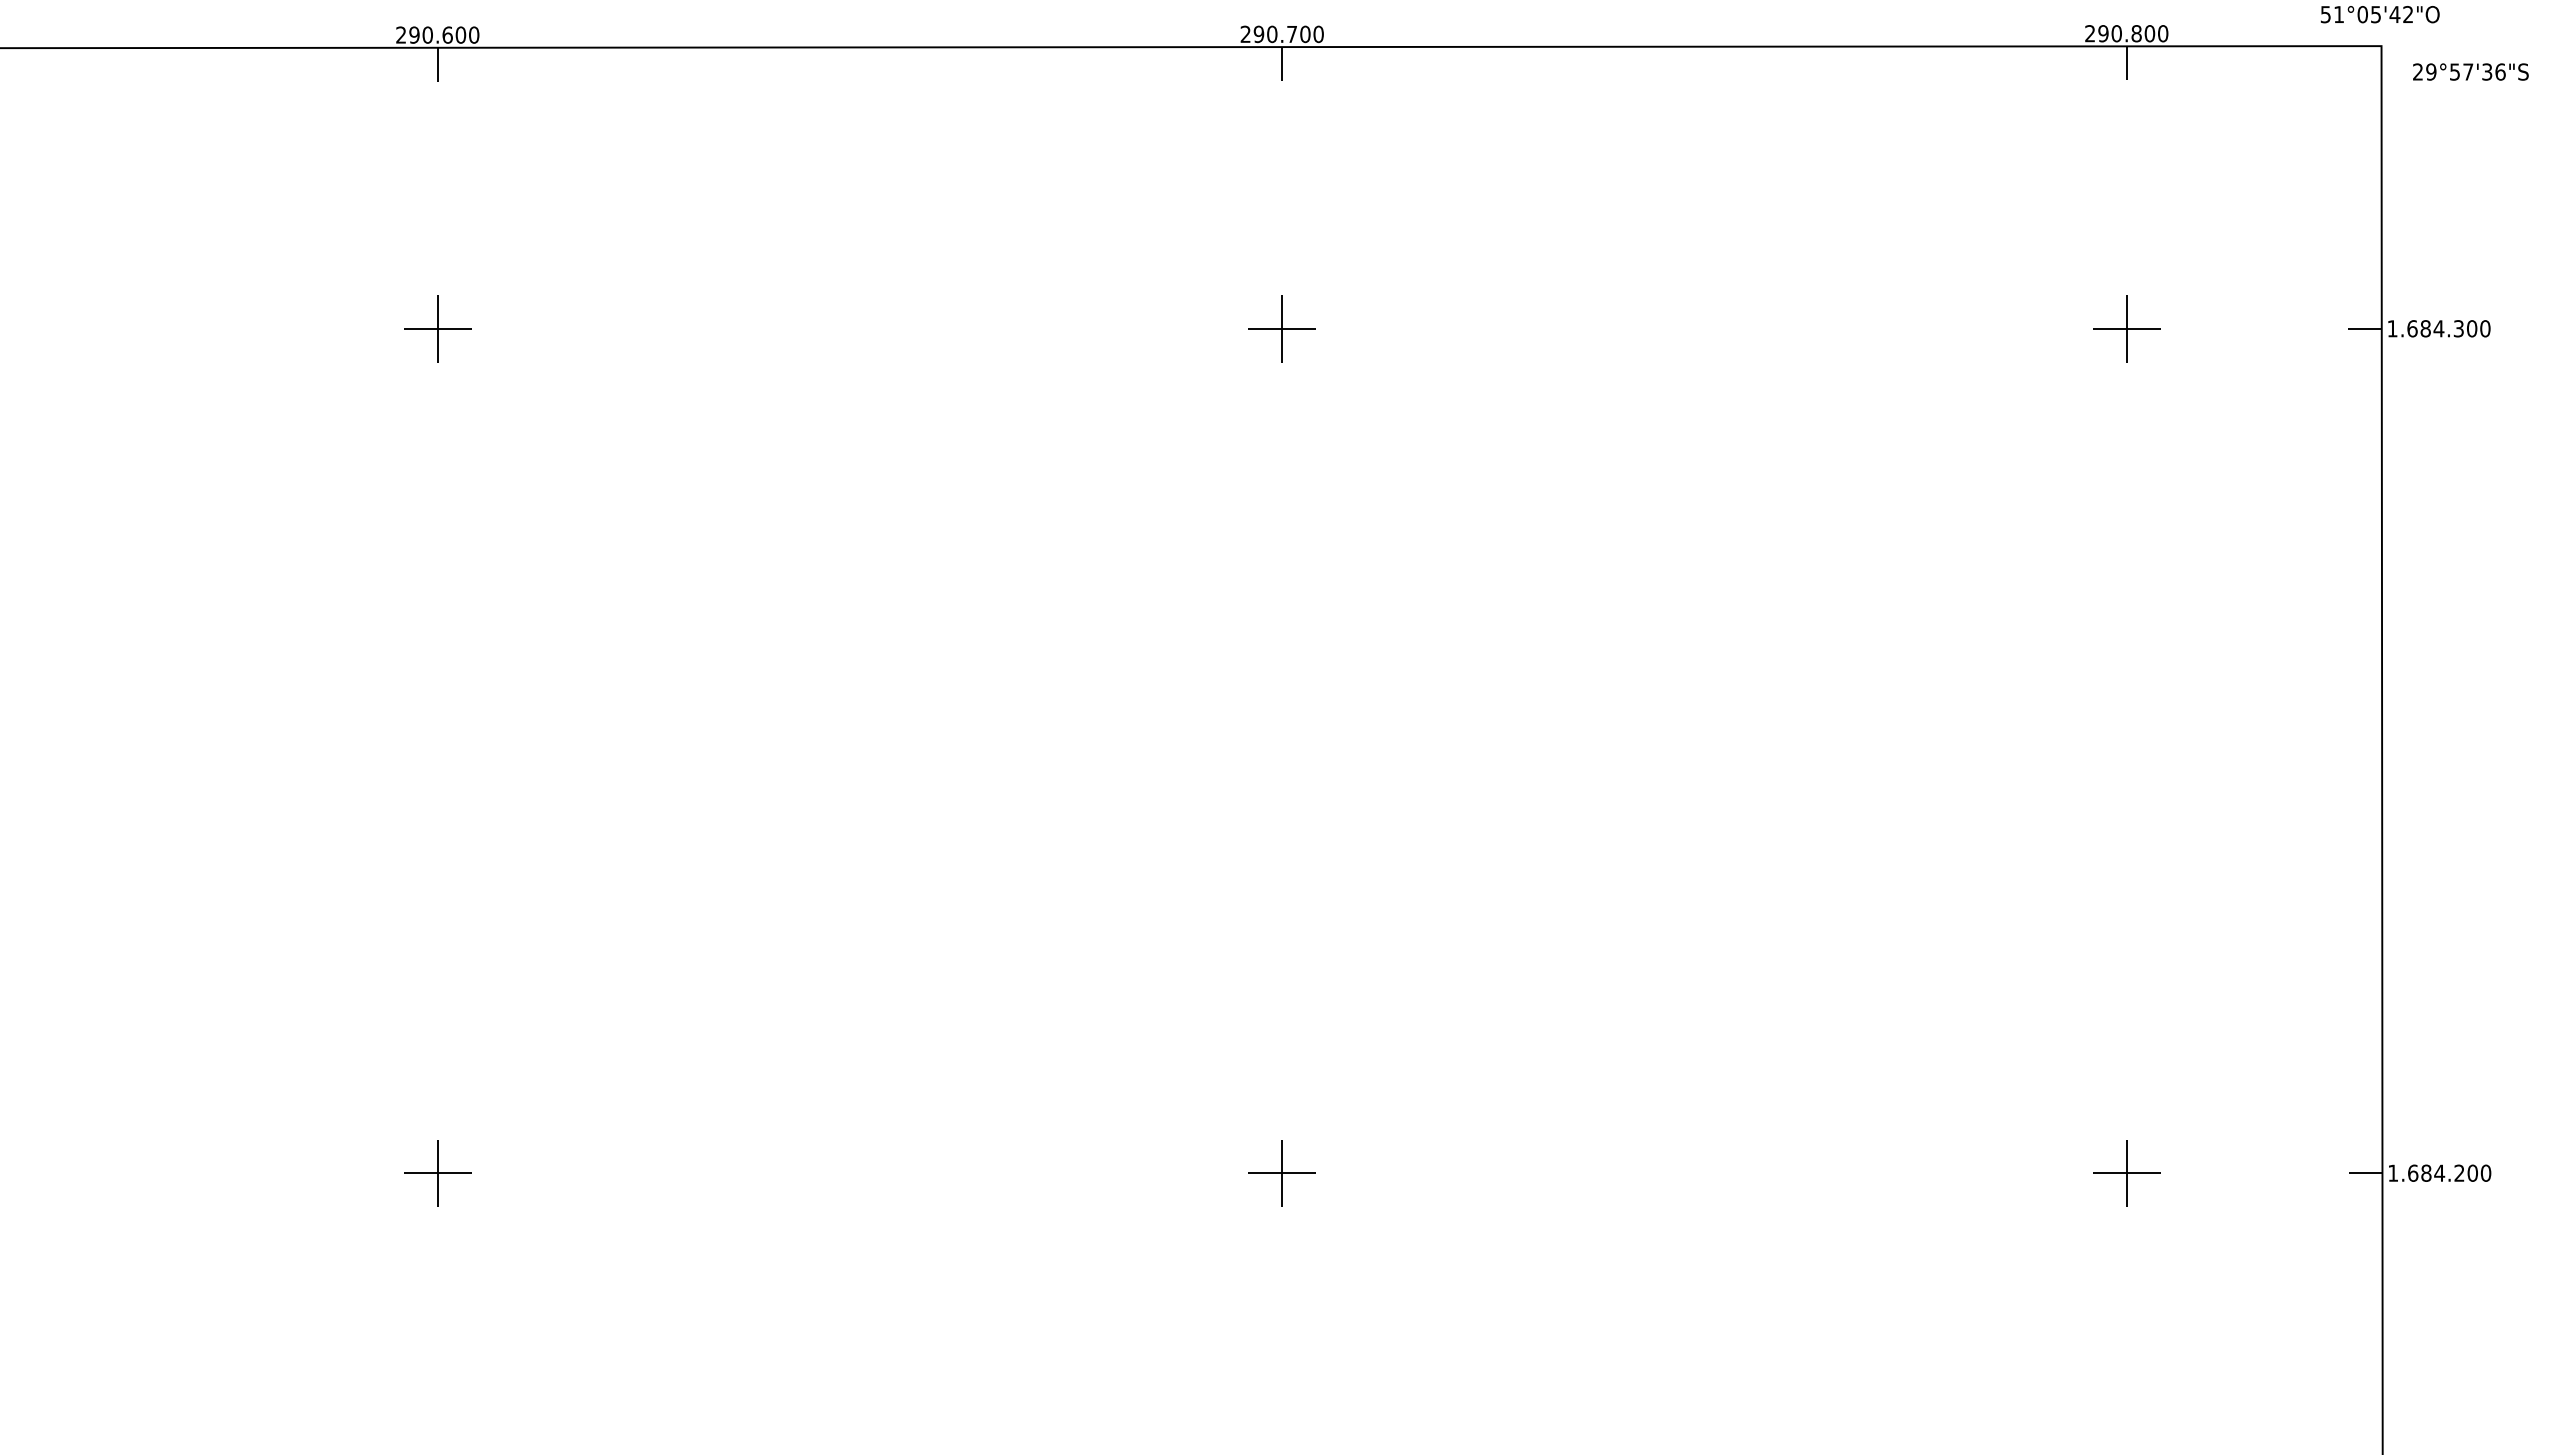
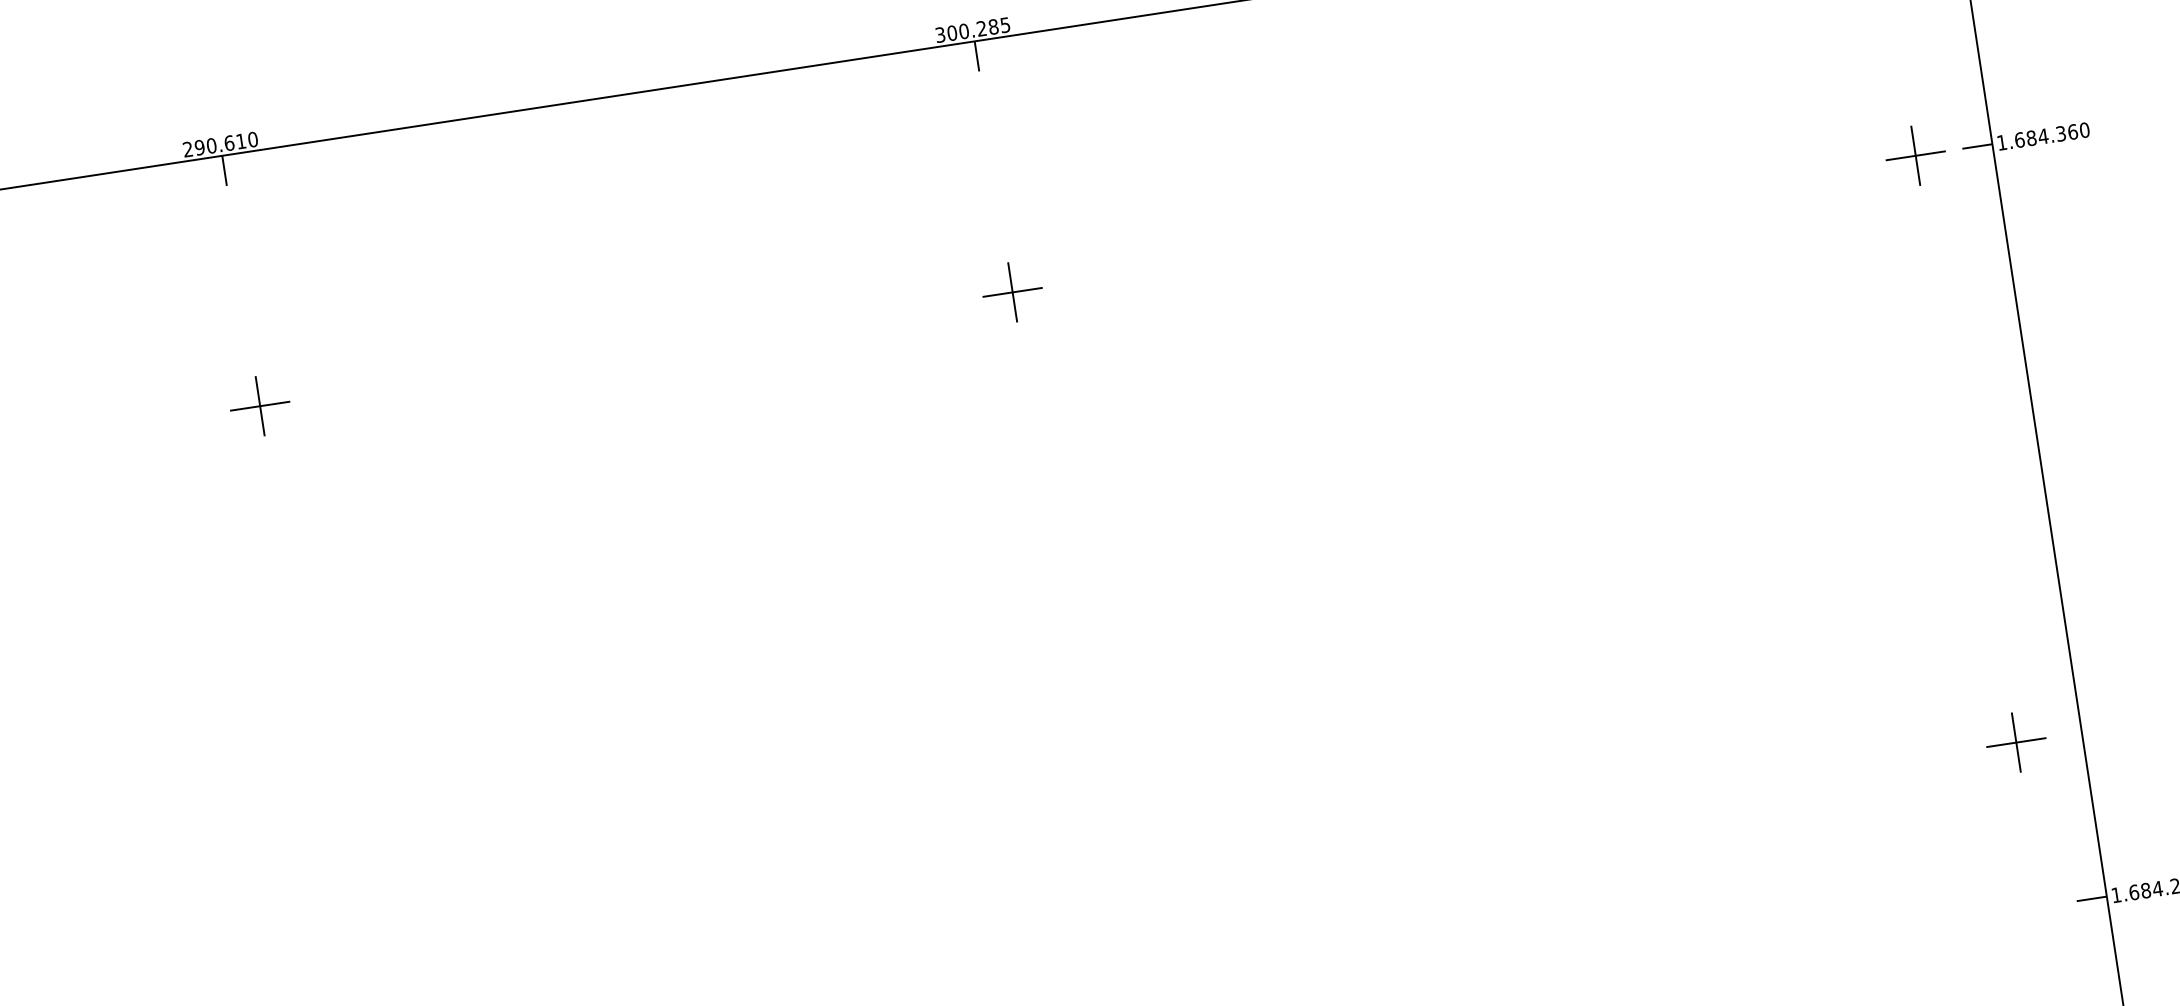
text: (460, 34) -> (240, 140), 290.600 -> 290.610
text: (1281, 34) -> (972, 30), 290.700 -> 300.285
part: (2126, 328) -> (1915, 155), moved
text: (2472, 328) -> (2073, 131), 1.684.300 -> 1.684.360
part: (2126, 1173) -> (2016, 742), moved

